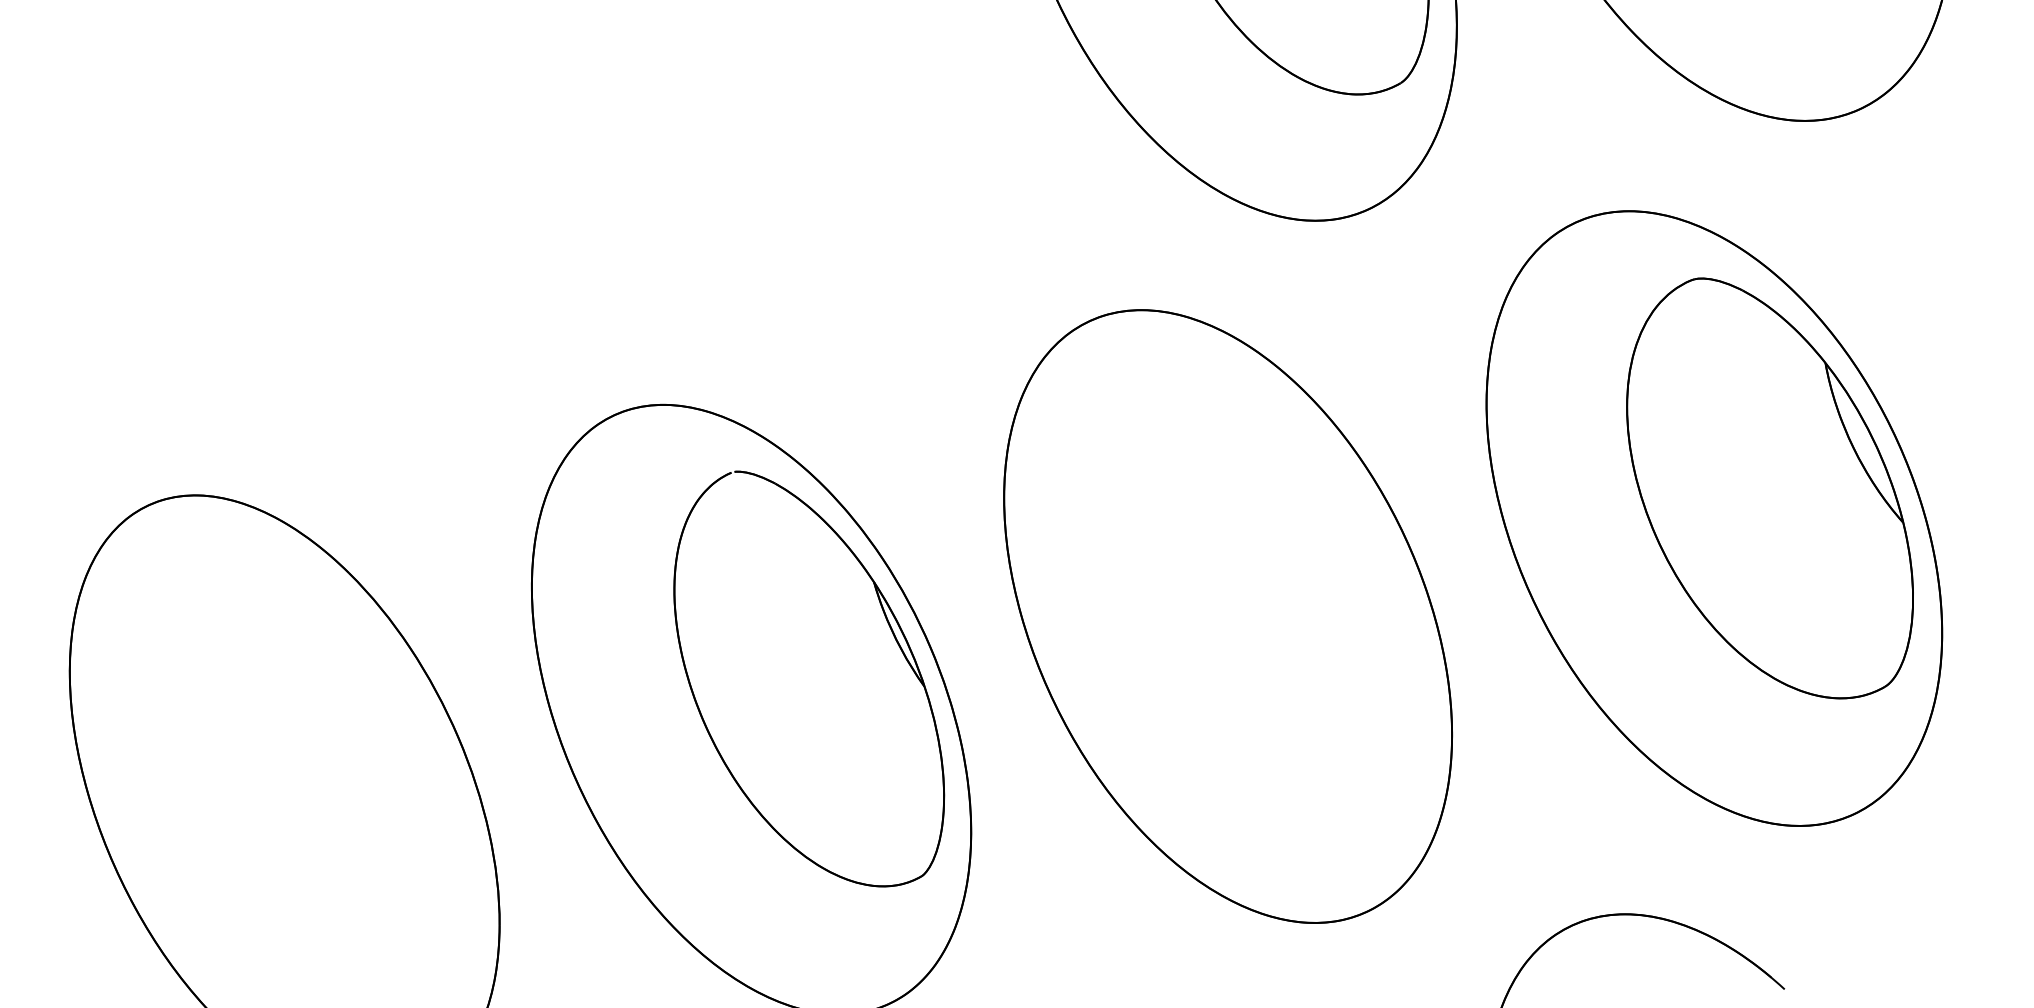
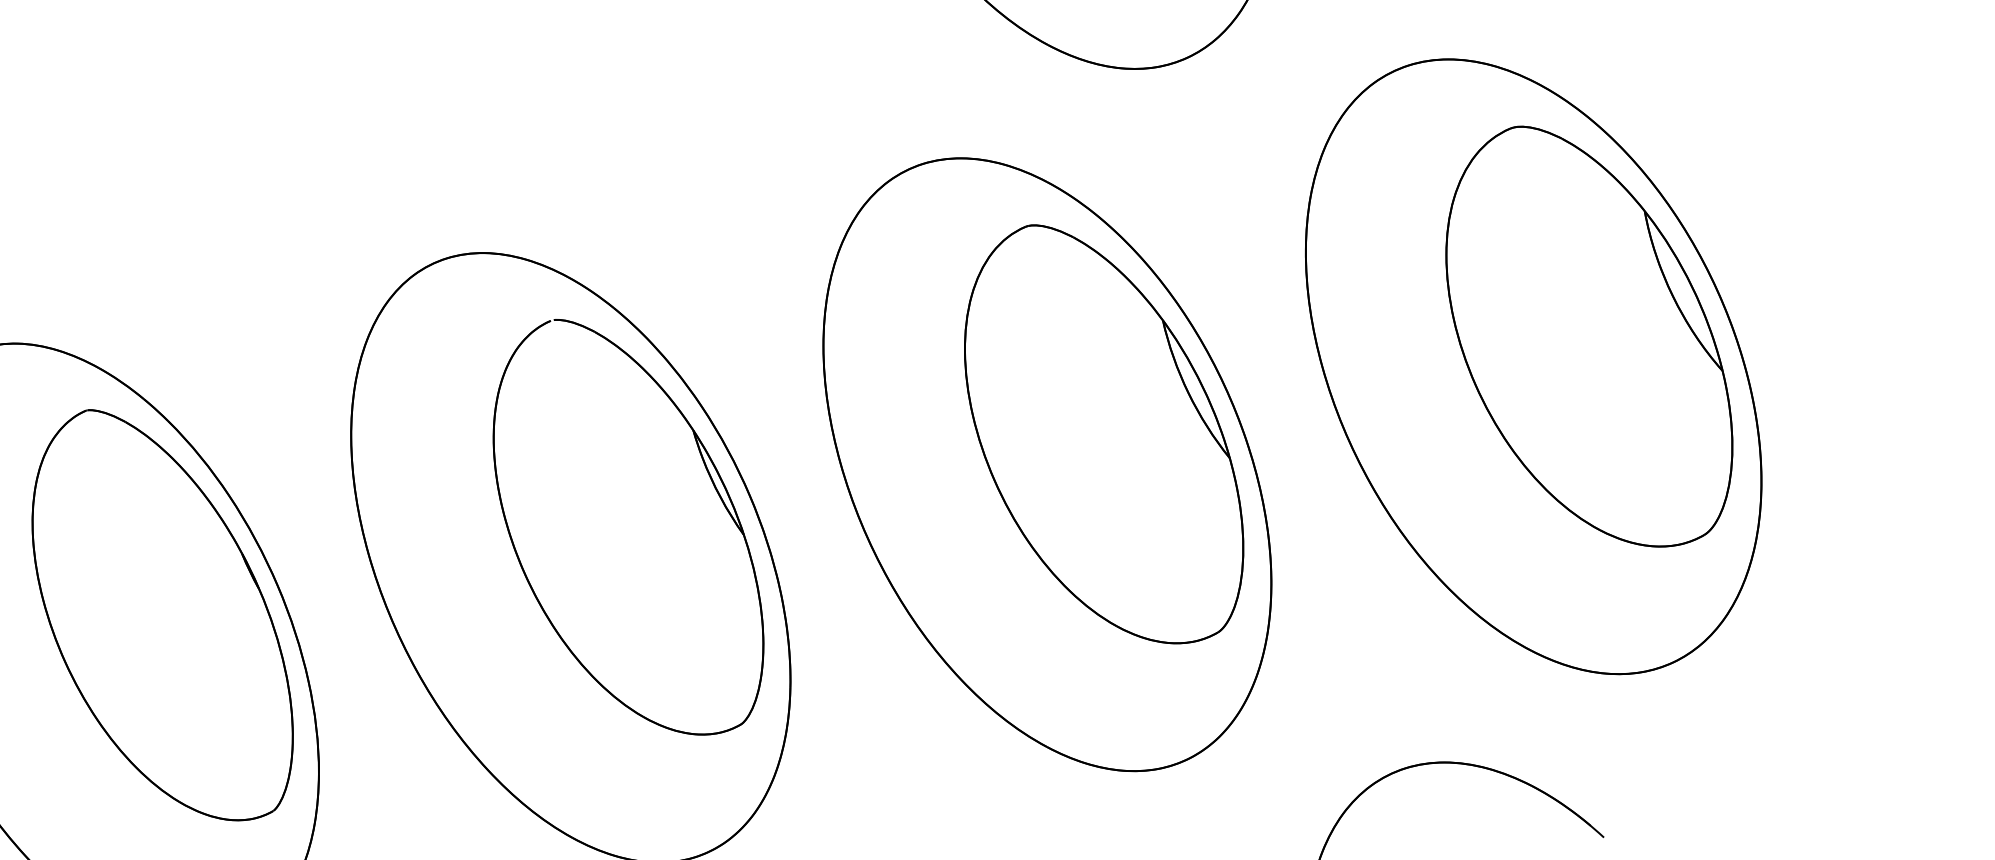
part: (1284, 586) -> (1103, 434), added
part: (343, 767) -> (162, 615), added

